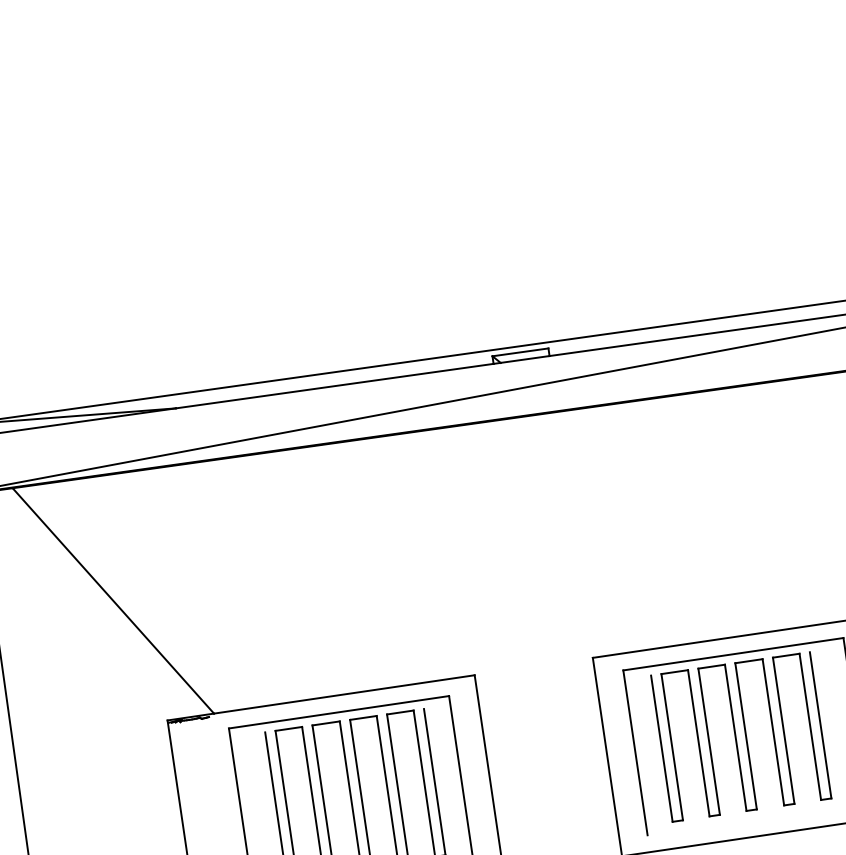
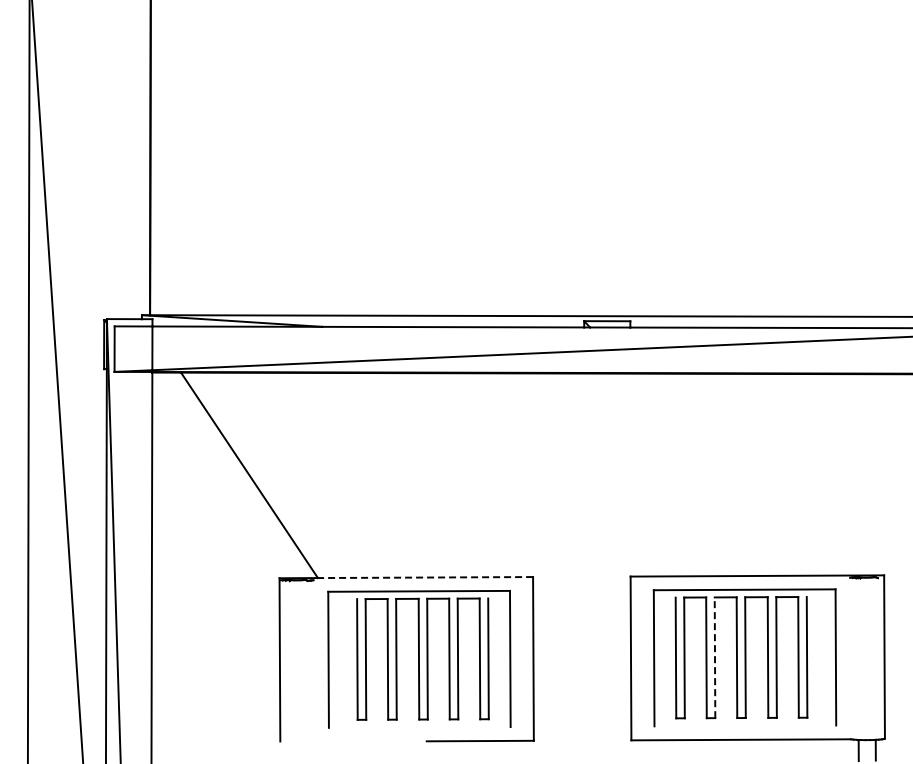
line: (344, 694) -> (425, 577), solid -> dashed
line: (709, 741) -> (715, 657), solid -> dashed

